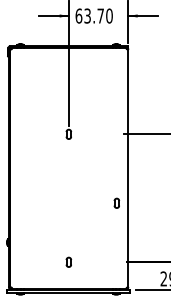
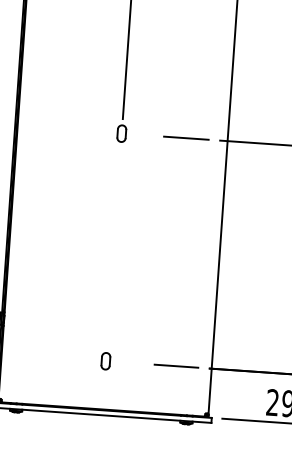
line: (105, 134) -> (186, 138), added
part: (116, 202) -> (198, 260), removed
line: (108, 262) -> (176, 366), added

